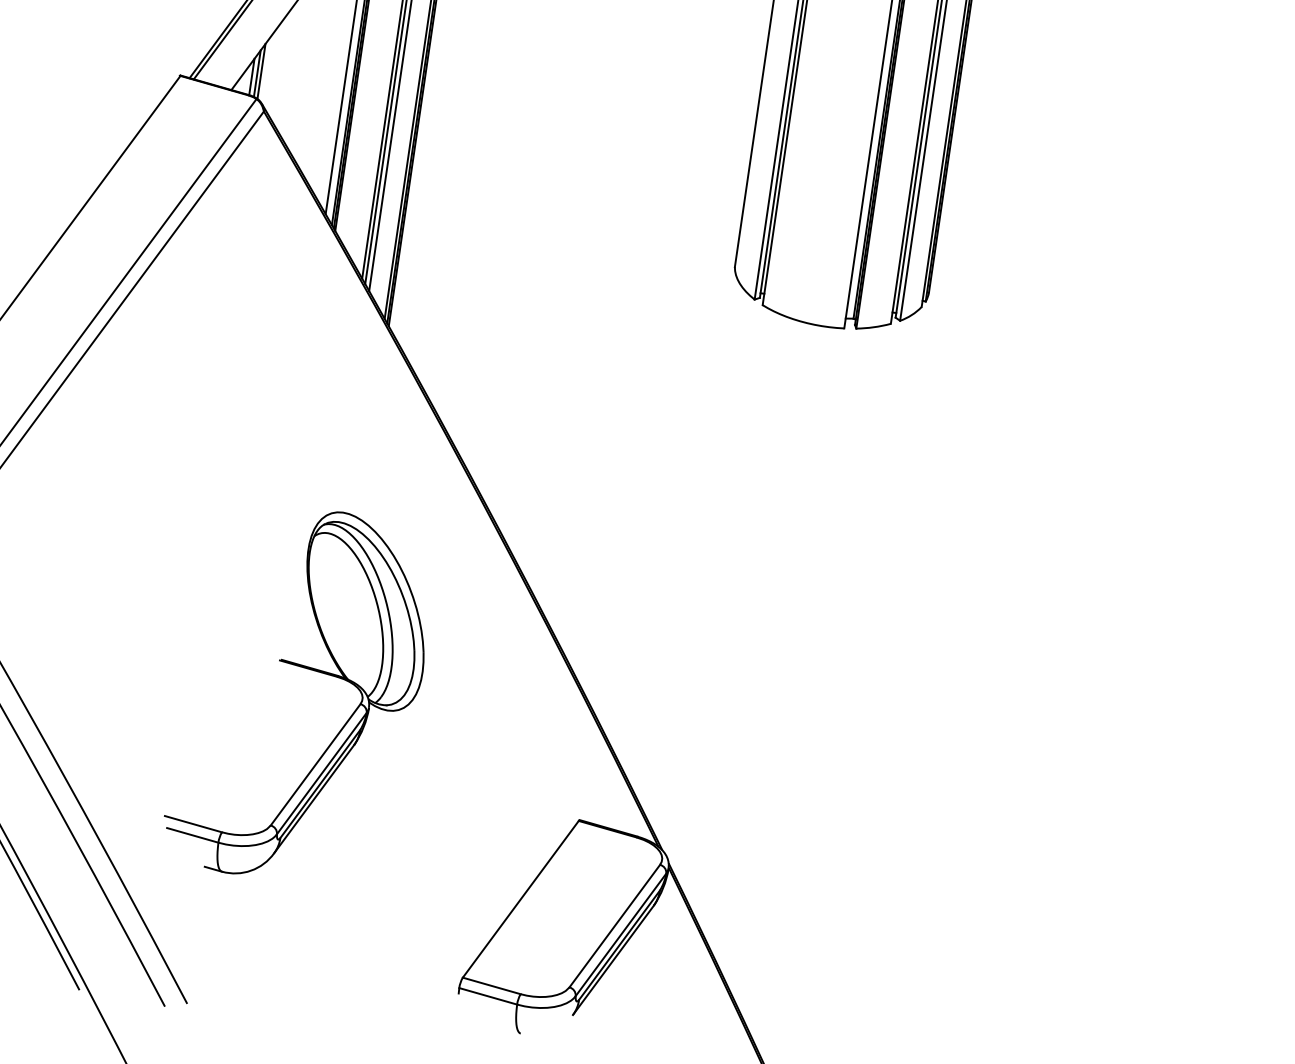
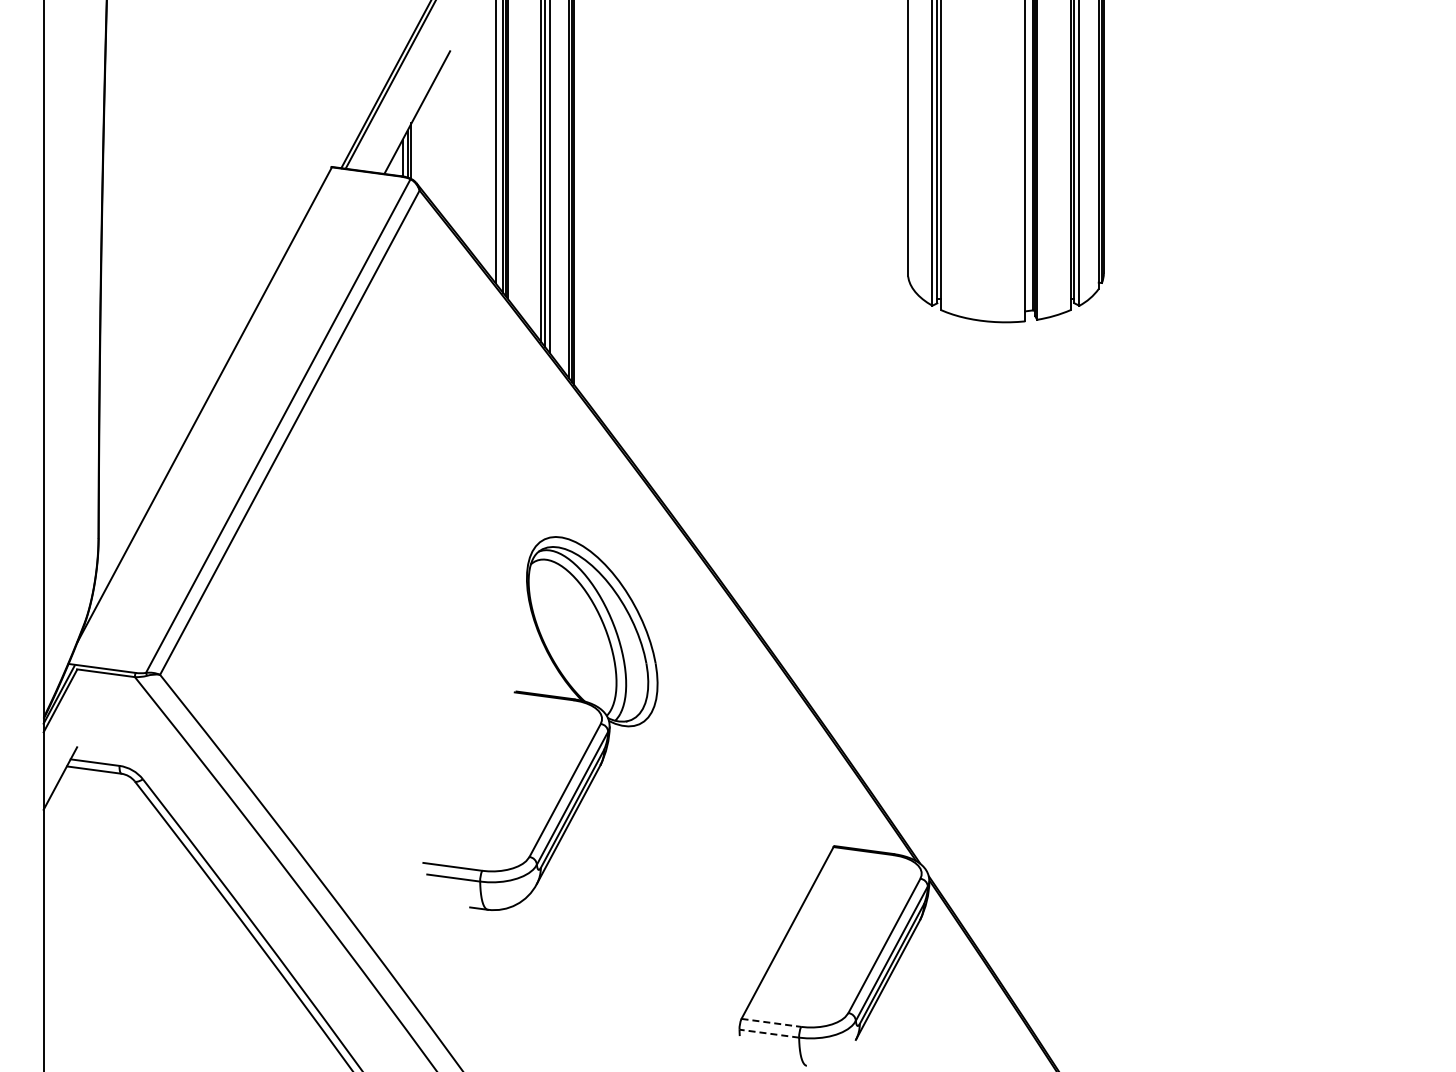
part: (307, 669) -> (543, 697), moved
line: (492, 985) -> (771, 1022), solid -> dashed
line: (487, 996) -> (768, 1033), solid -> dashed

